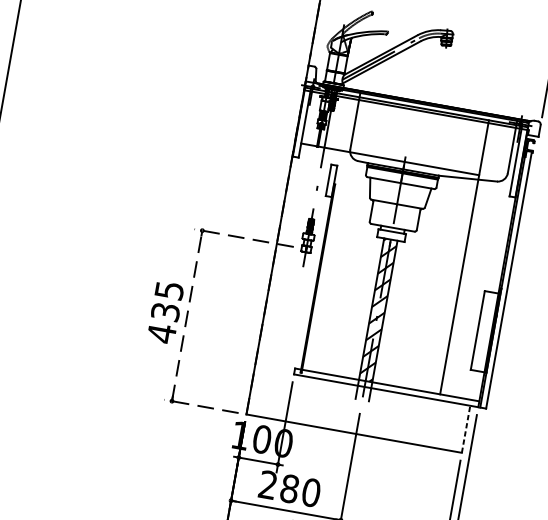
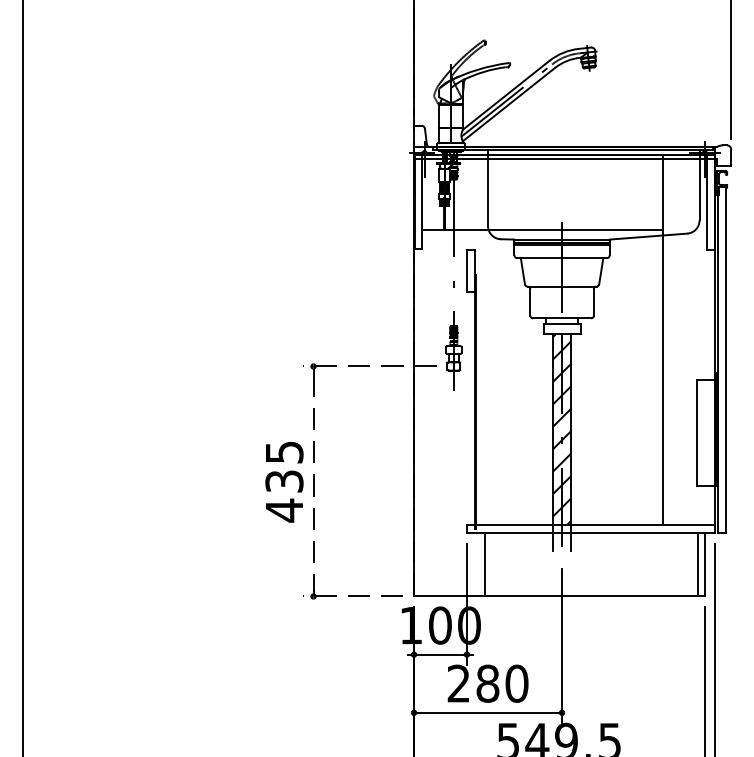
line: (303, 400) -> (485, 564), added
line: (461, 428) -> (698, 564), added
line: (466, 429) -> (704, 564), dashed -> solid

